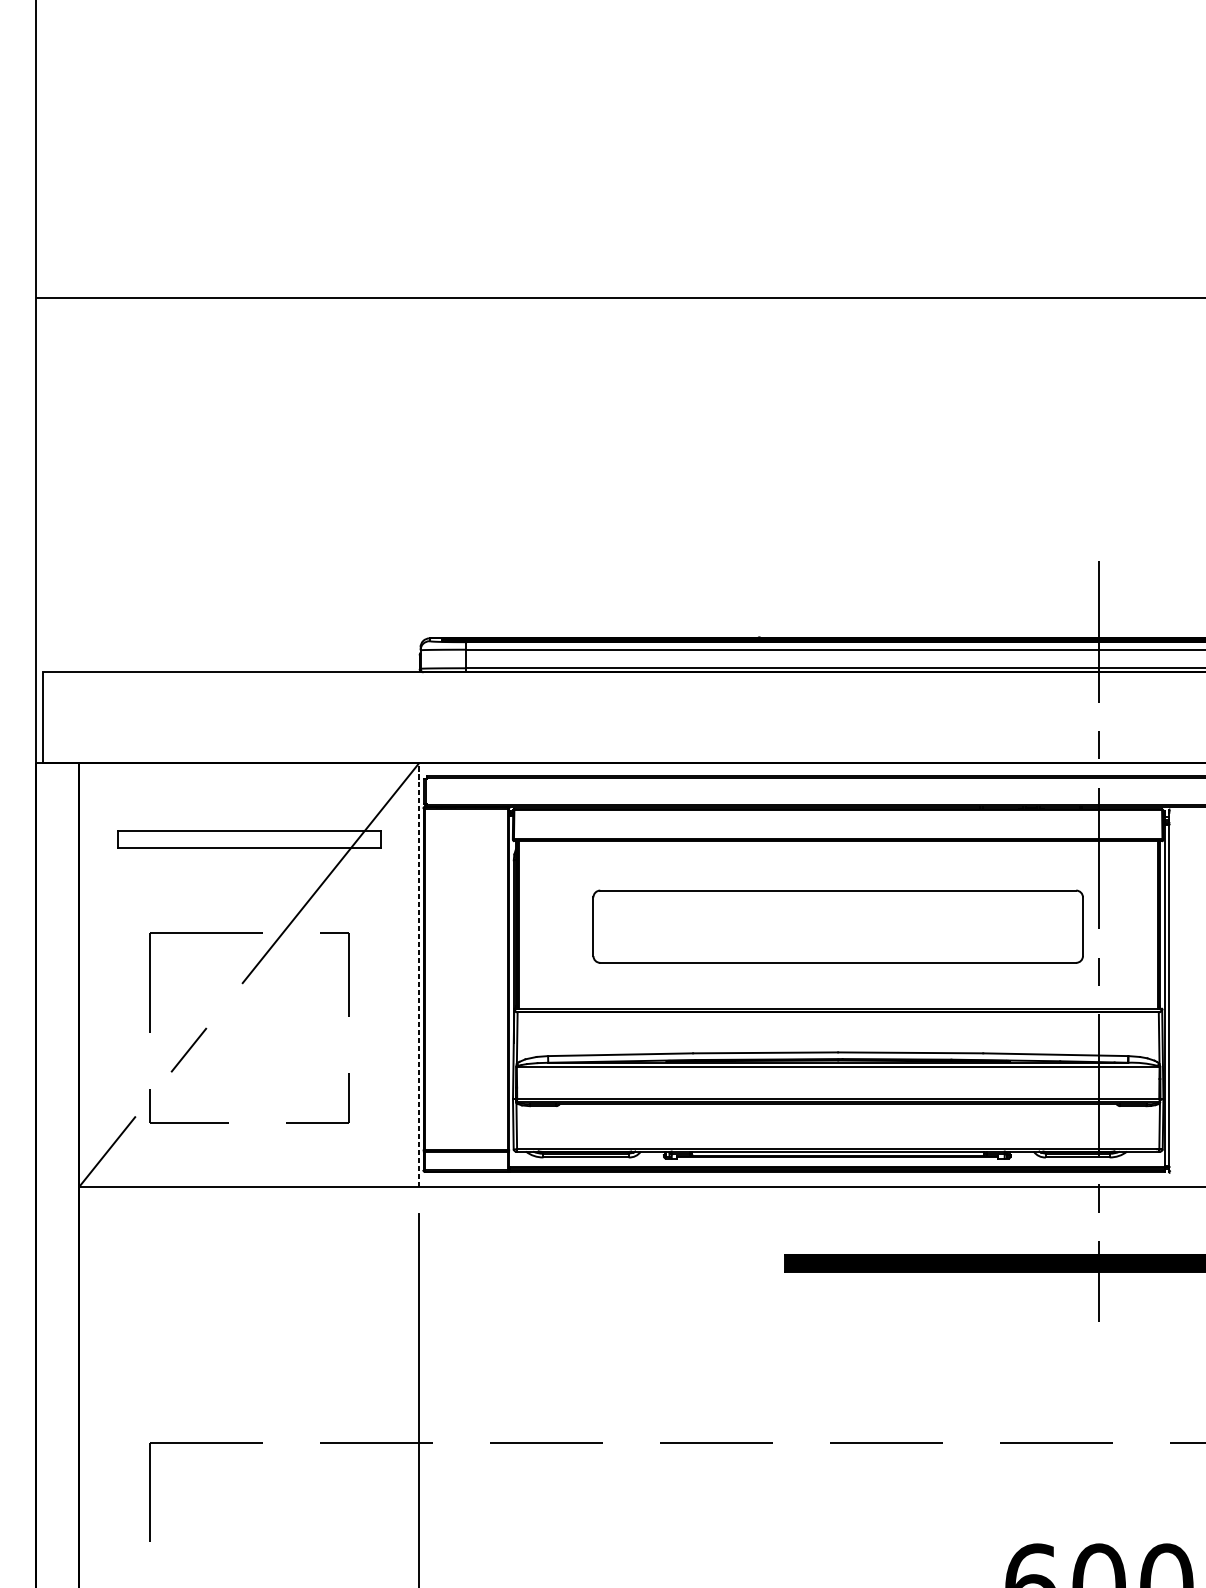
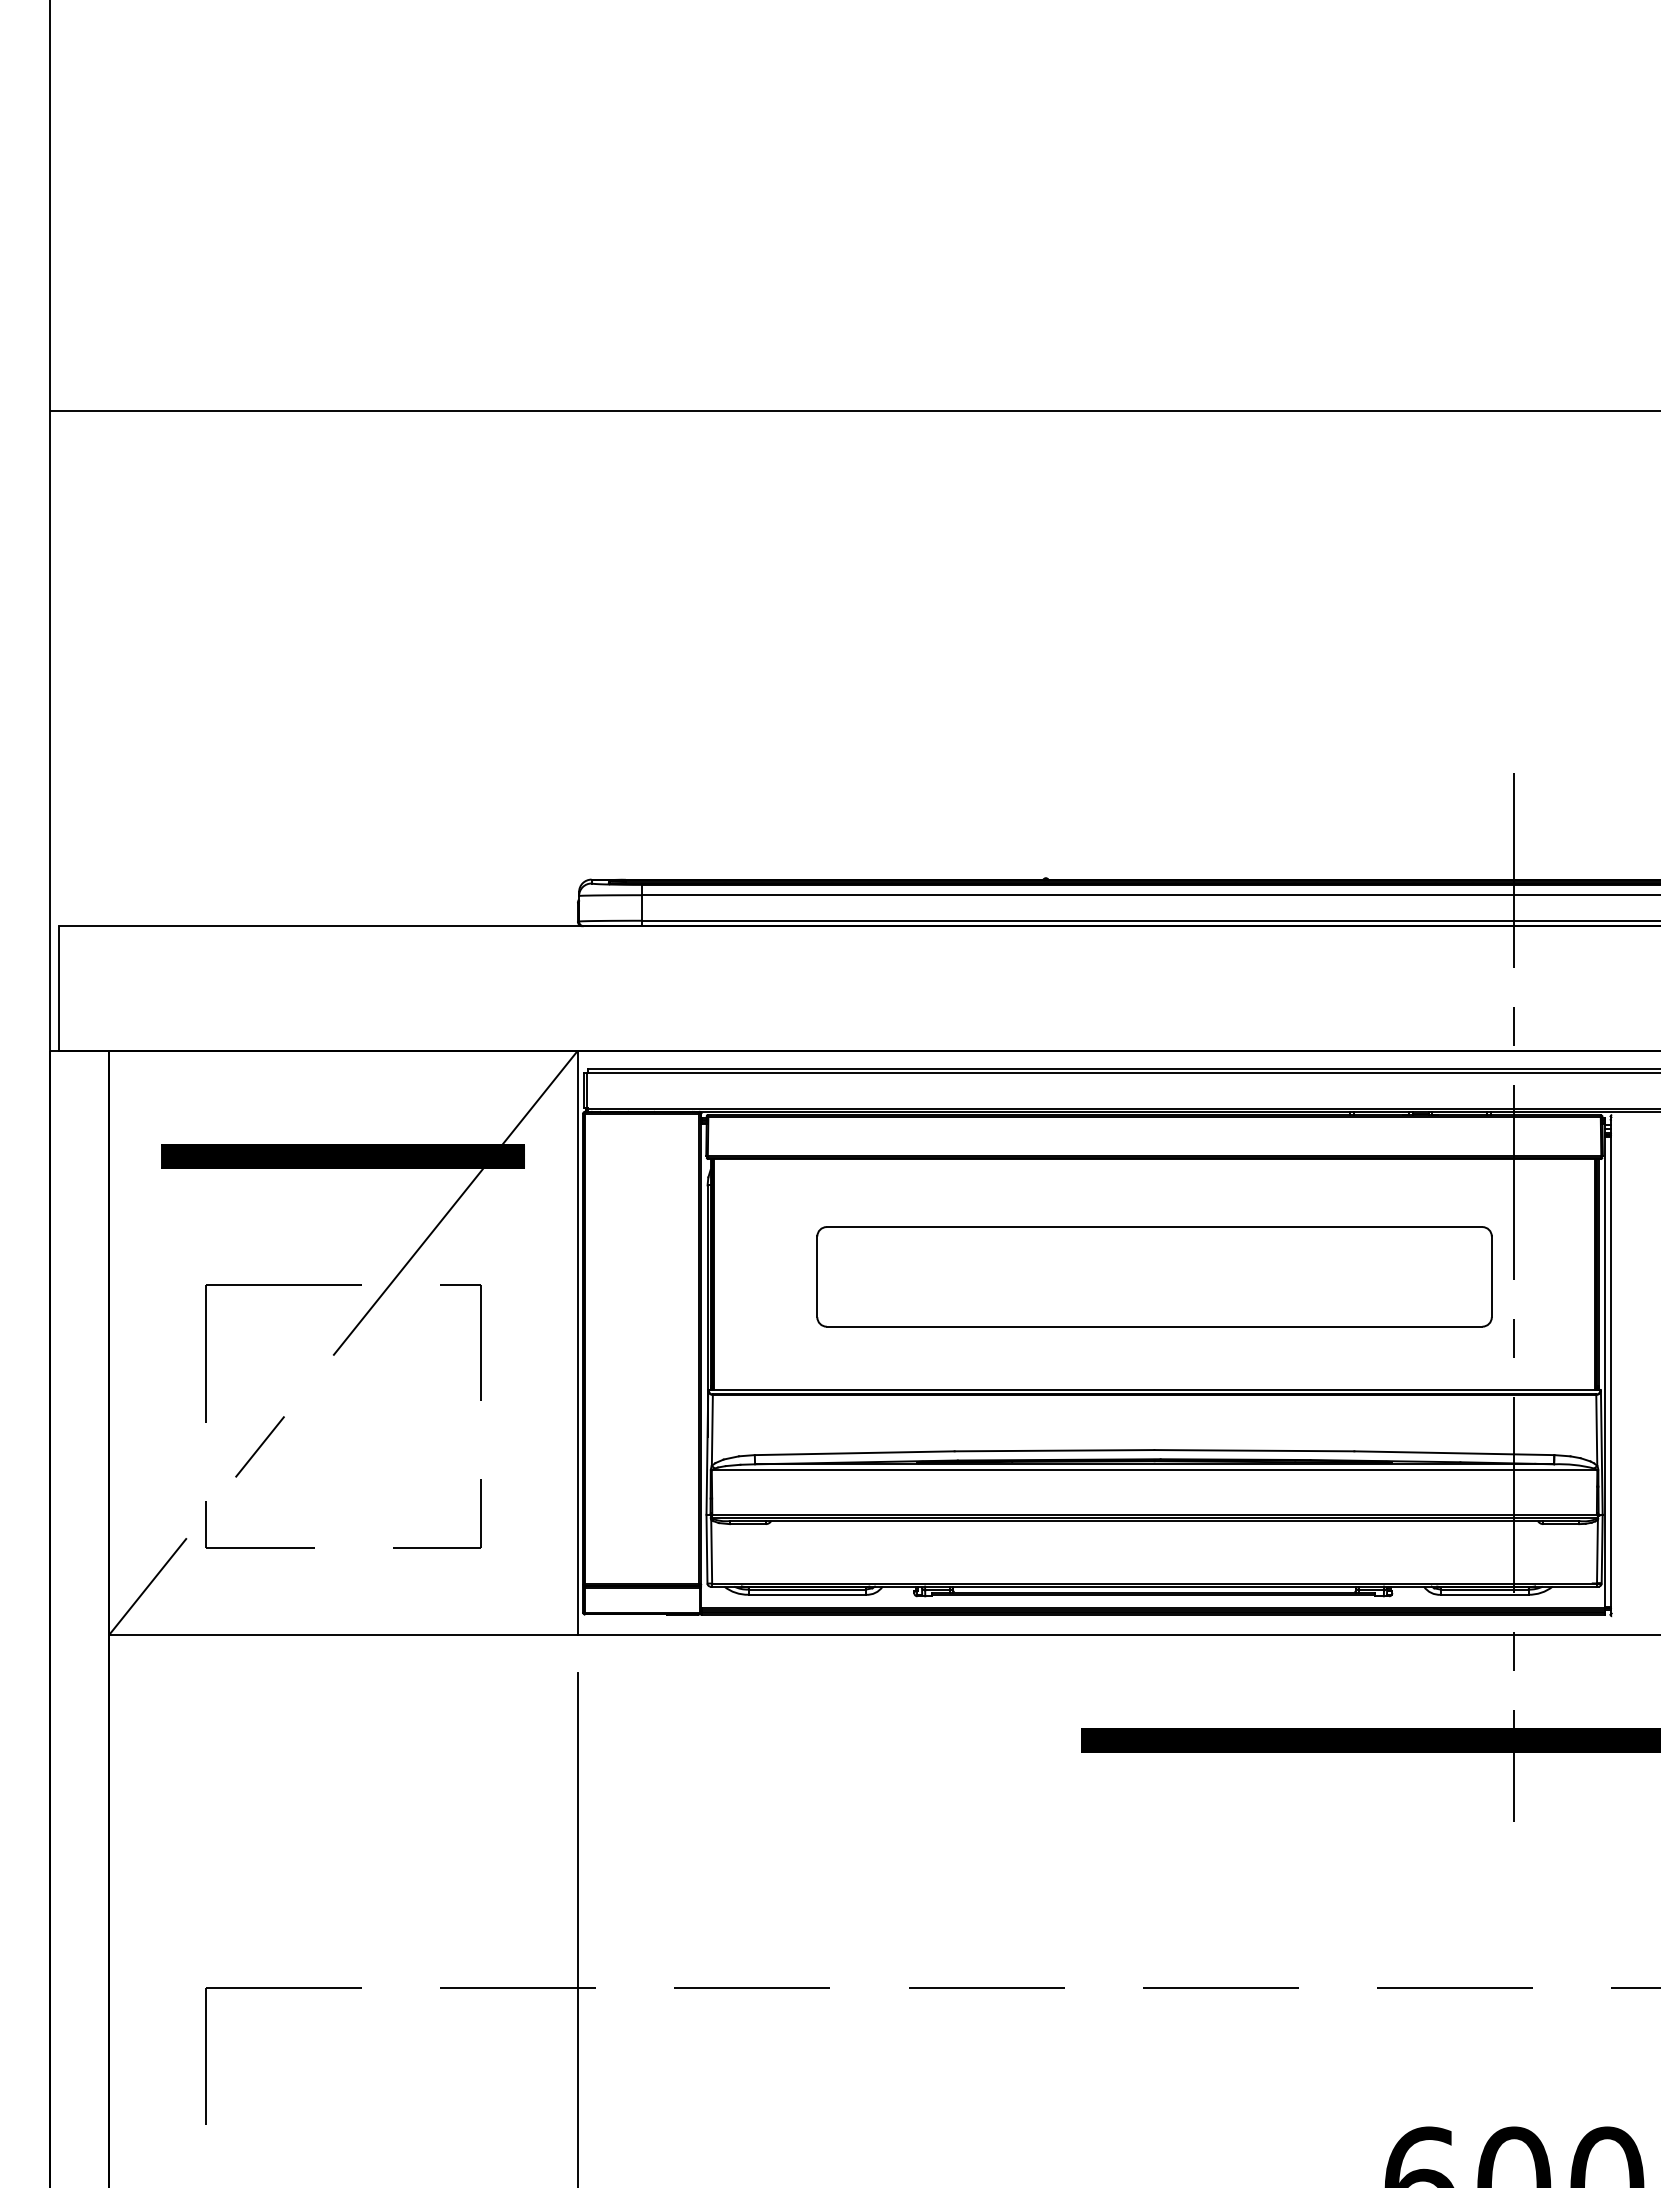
hatch: (249, 839) -> (343, 1156), added
line: (419, 975) -> (577, 1343), dashed -> solid

